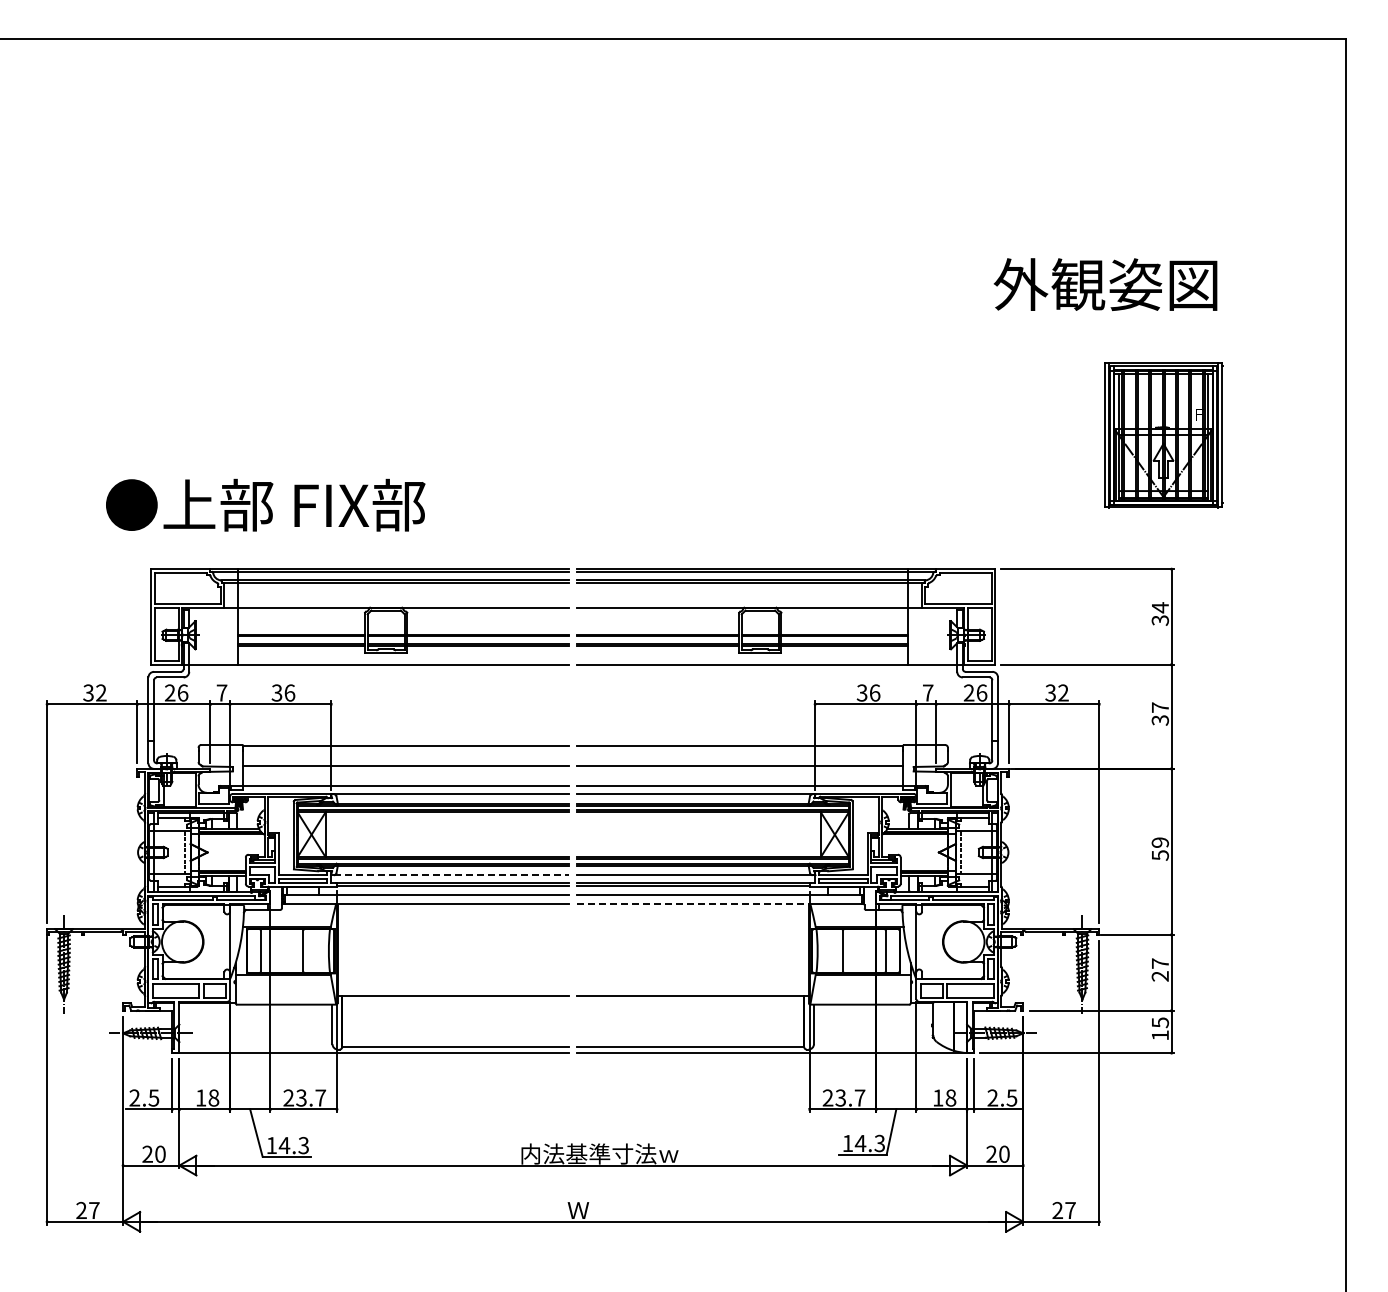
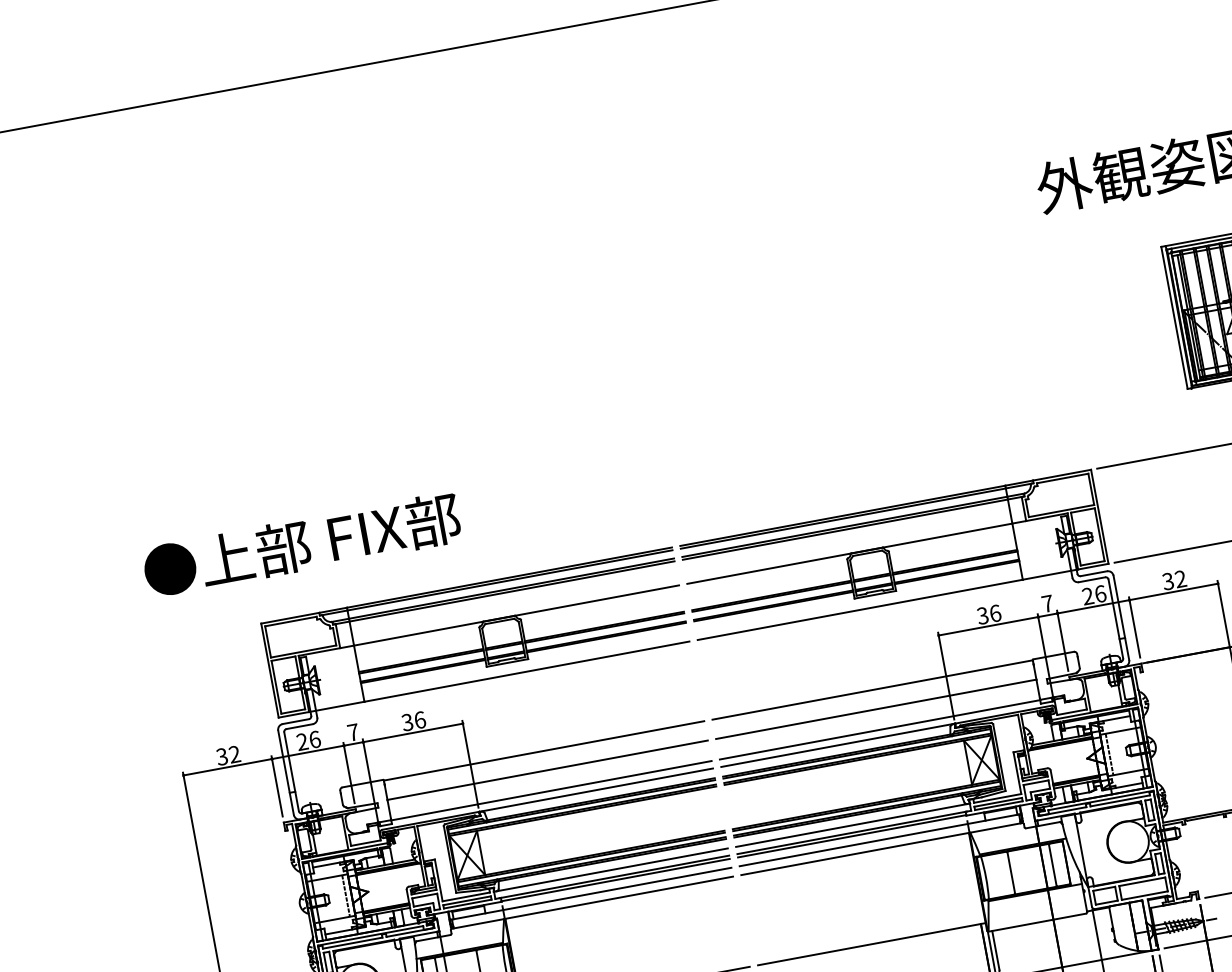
text: (265, 504) -> (301, 544), moved
line: (451, 875) -> (612, 870), dashed -> solid
line: (694, 903) -> (856, 853), dashed -> solid

